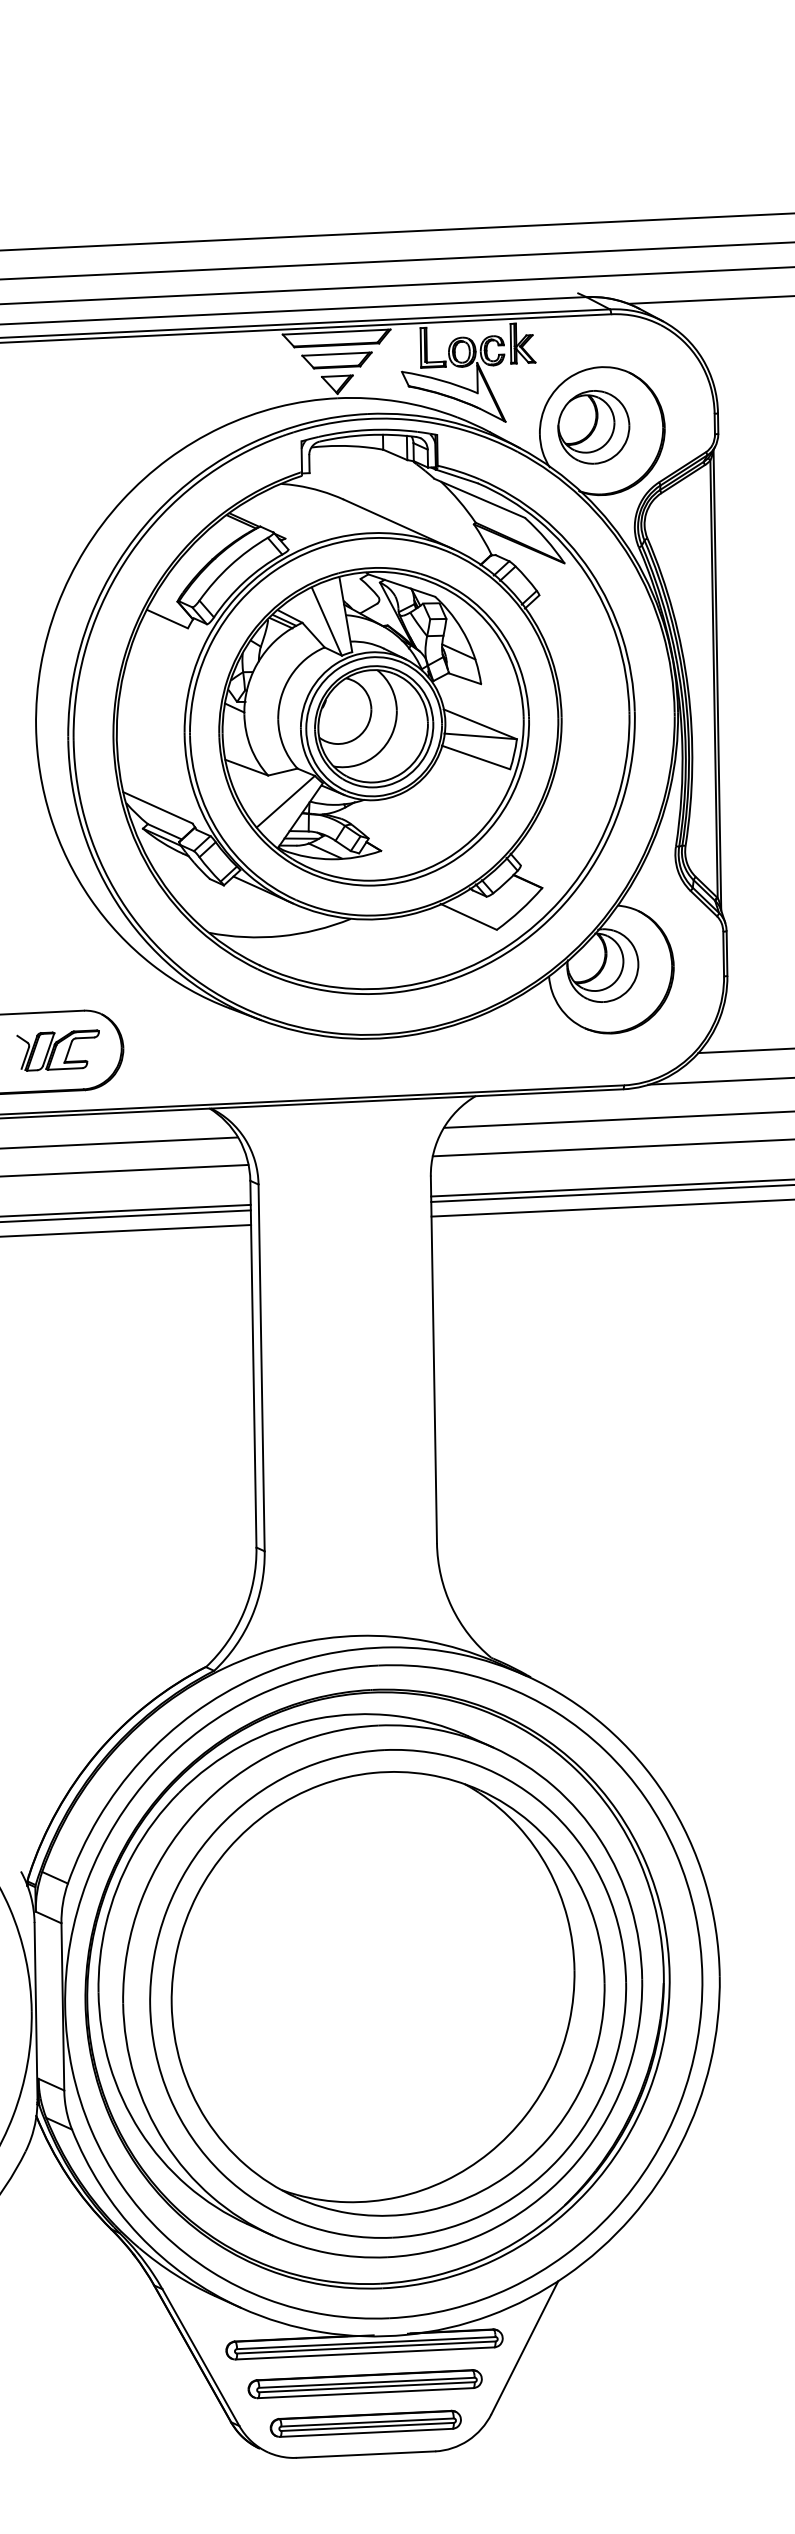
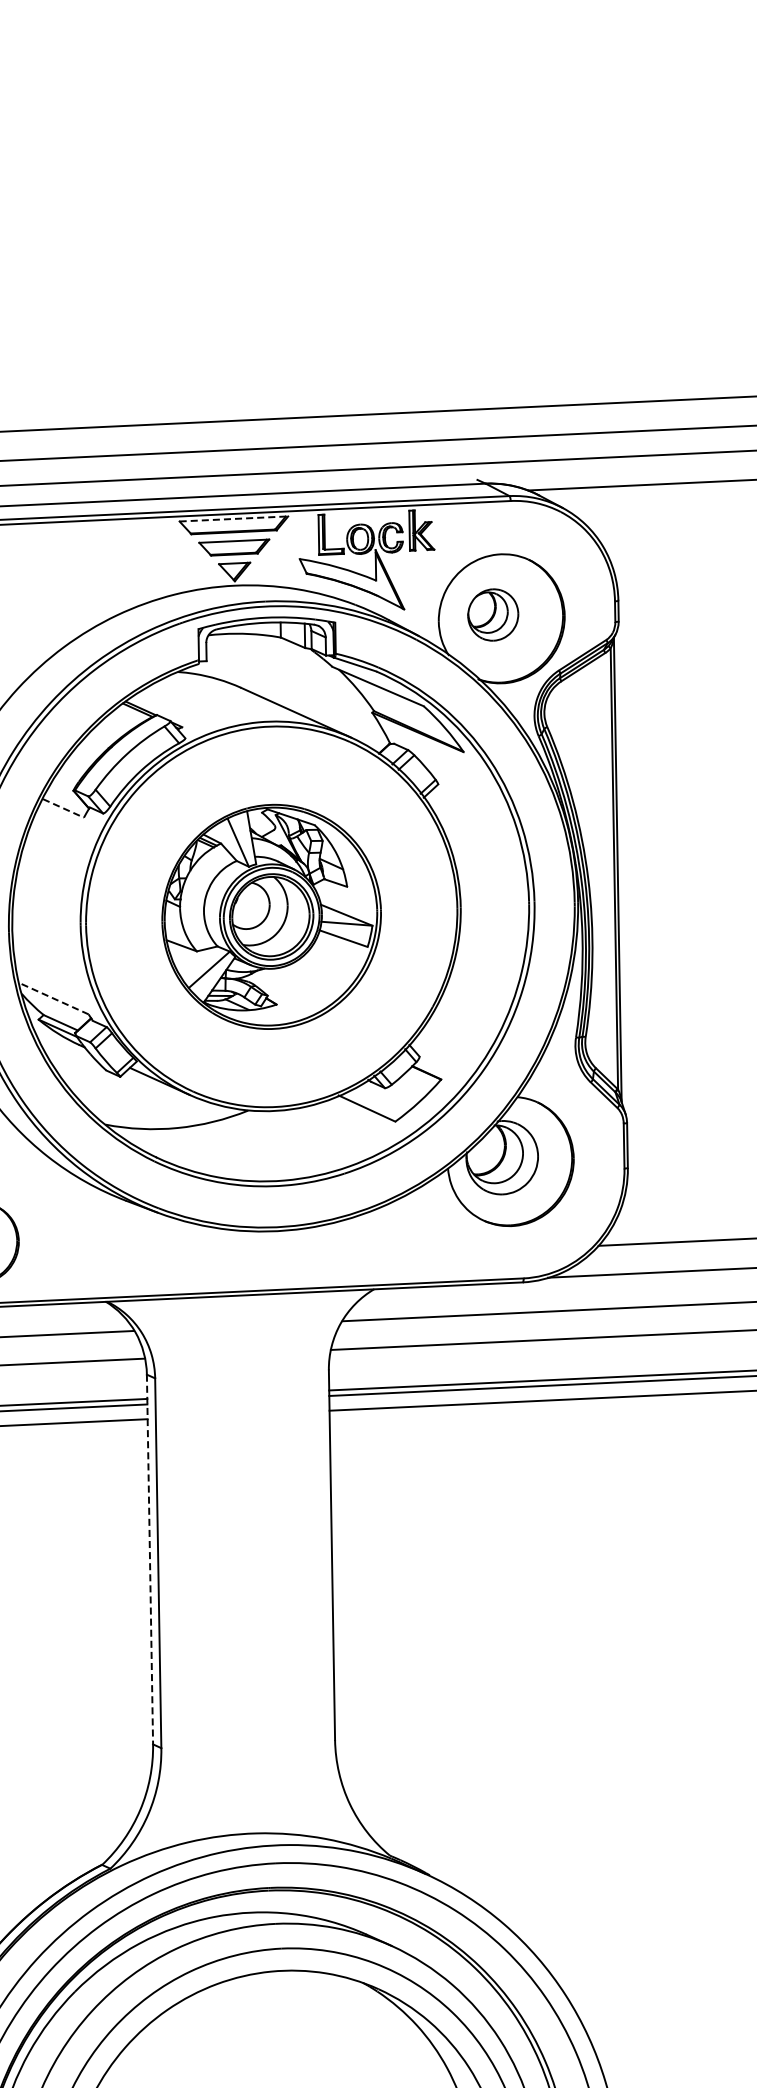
line: (336, 332) -> (233, 519), solid -> dashed
part: (593, 427) -> (492, 615), size x0.7
line: (168, 619) -> (64, 808), solid -> dashed
part: (373, 726) -> (271, 916), size x0.7
line: (158, 807) -> (54, 998), solid -> dashed
line: (253, 1364) -> (150, 1559), solid -> dashed

